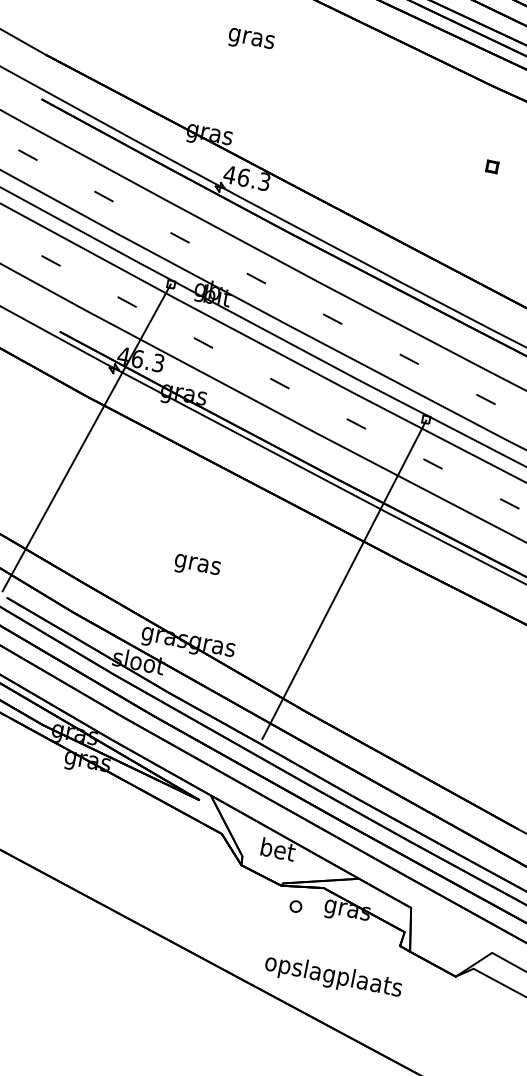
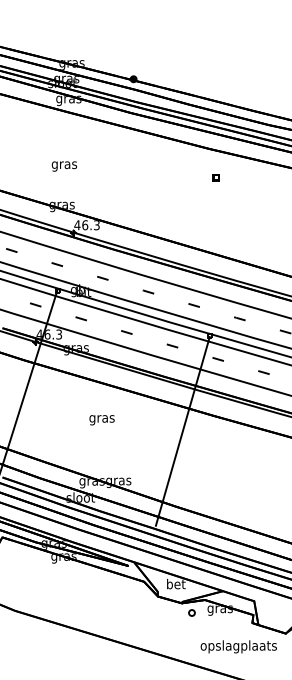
text: (249, 40) -> (63, 166), moved
part: (491, 166) -> (215, 177), moved
text: (196, 566) -> (101, 420), moved
text: (333, 976) -> (238, 646), moved

